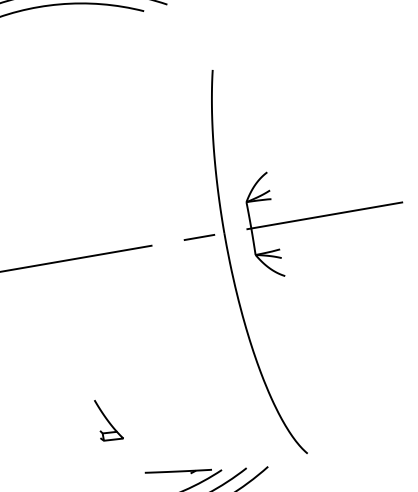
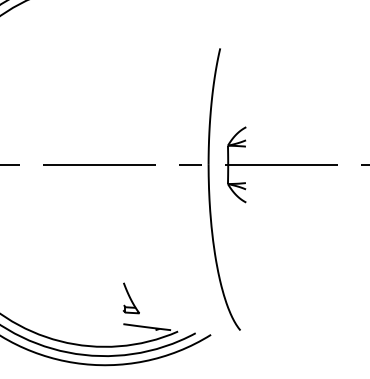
part: (108, 419) -> (131, 298), moved

